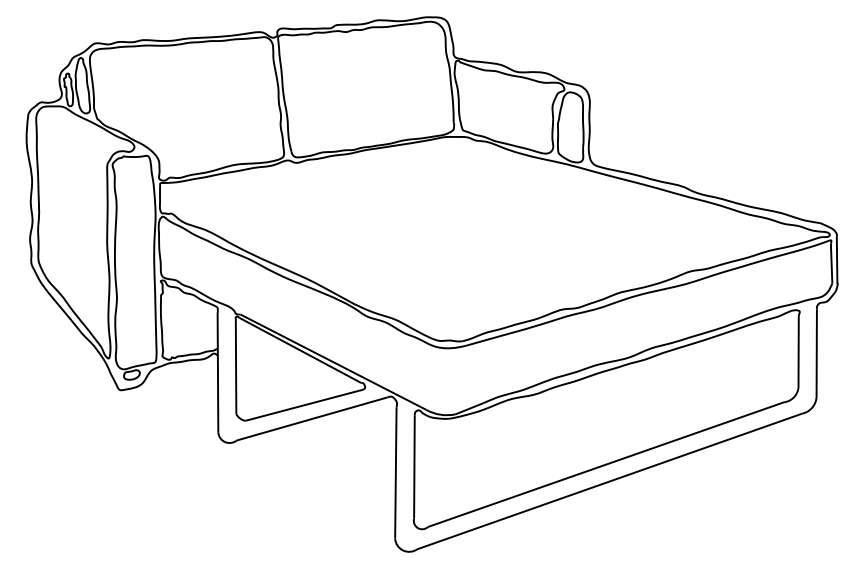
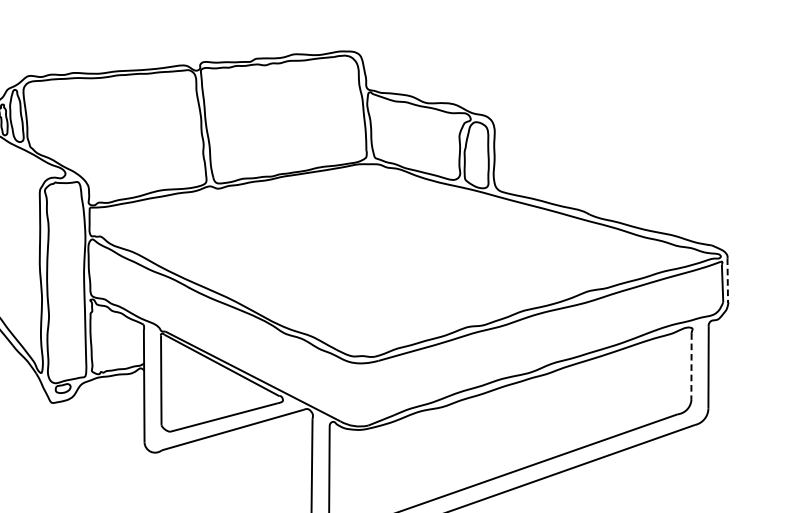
line: (837, 260) -> (728, 280), solid -> dashed
line: (798, 352) -> (691, 367), solid -> dashed

